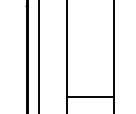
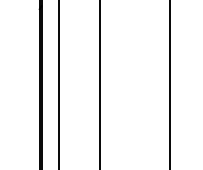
line: (90, 96) -> (135, 143), removed

